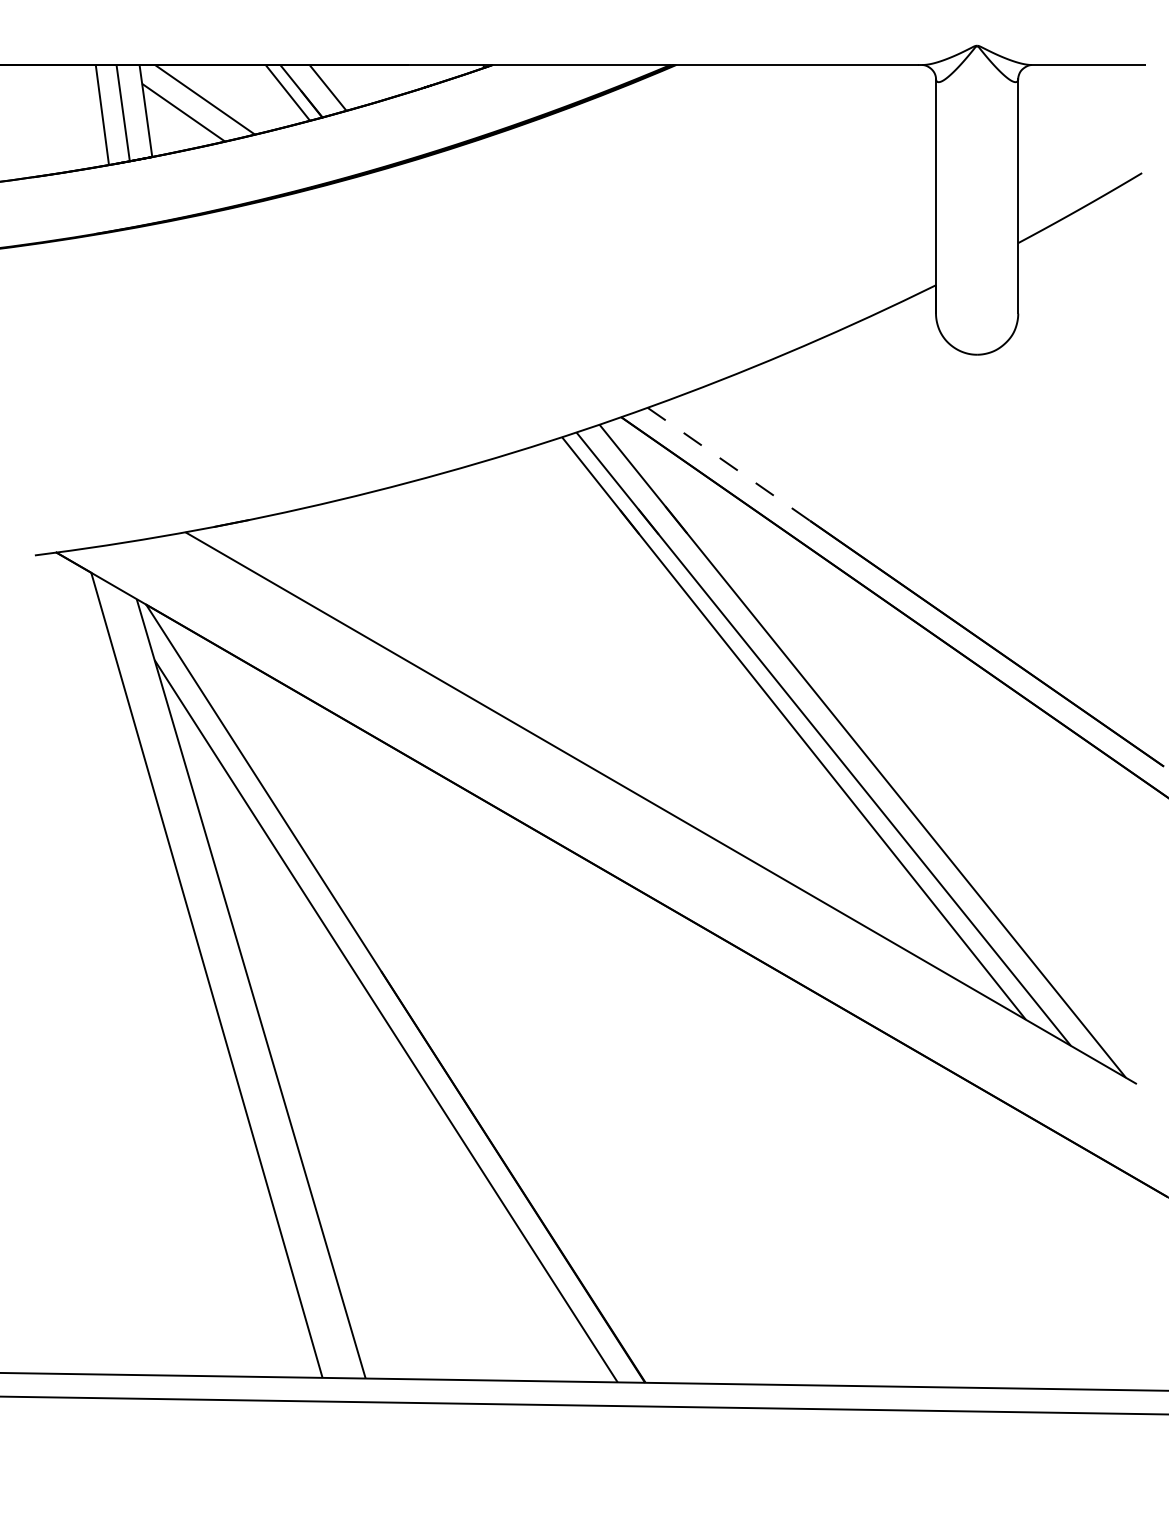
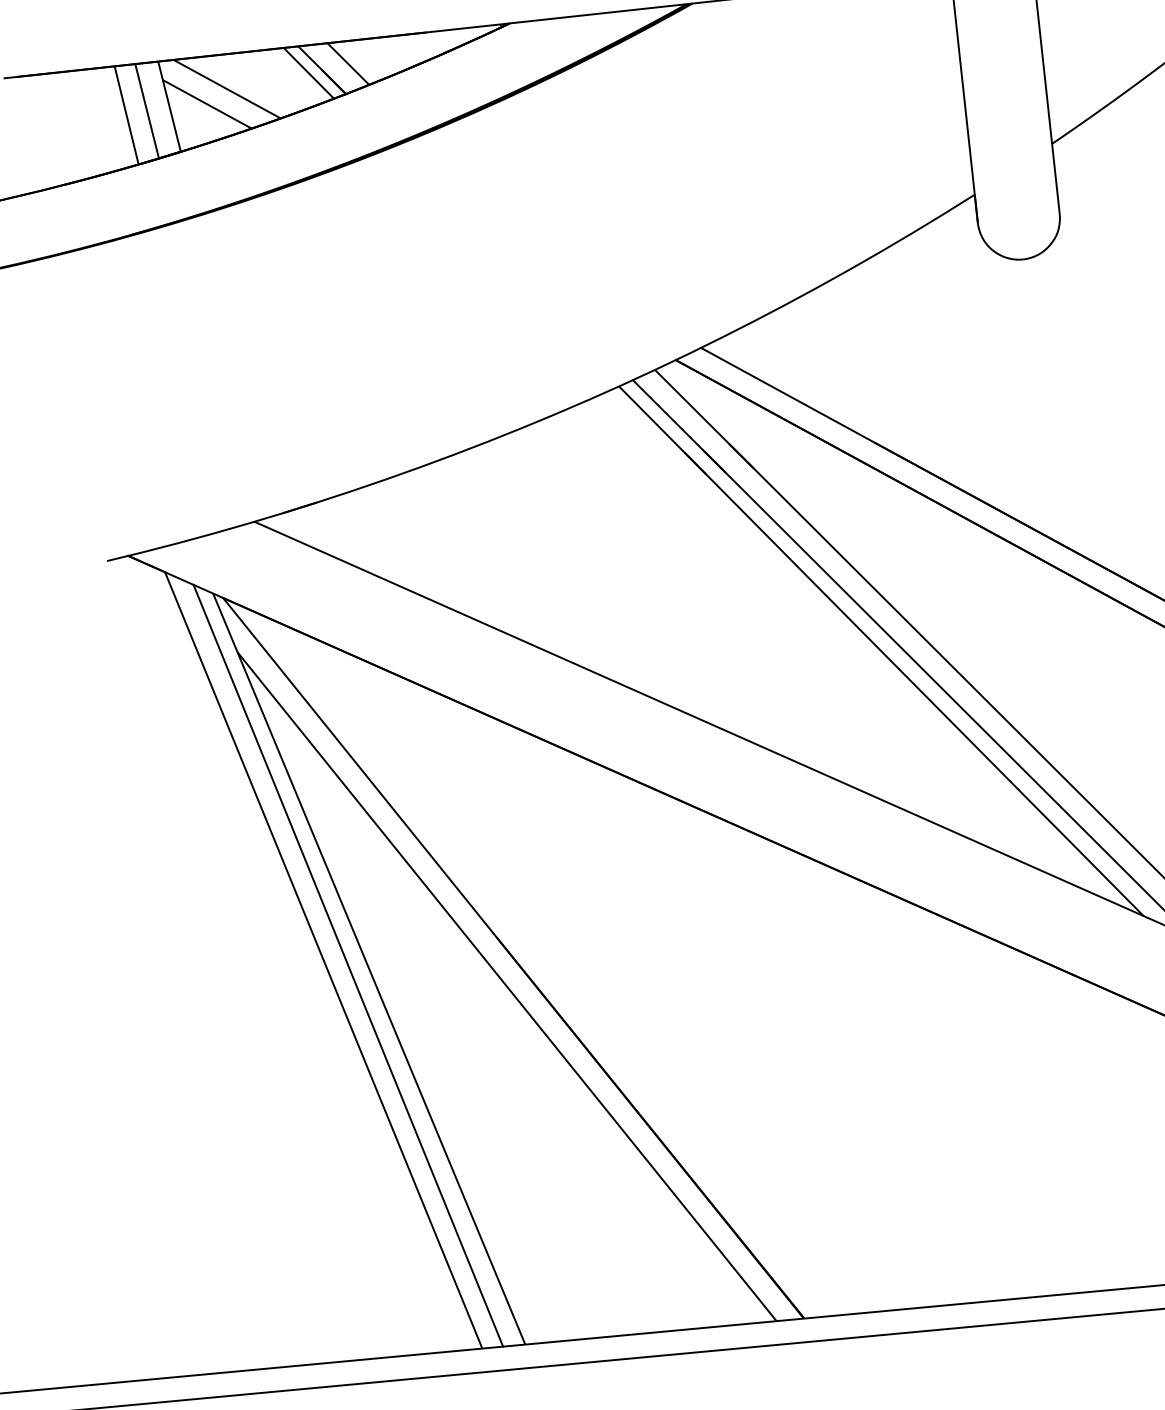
line: (728, 464) -> (787, 395), dashed -> solid
line: (230, 983) -> (348, 965), added

